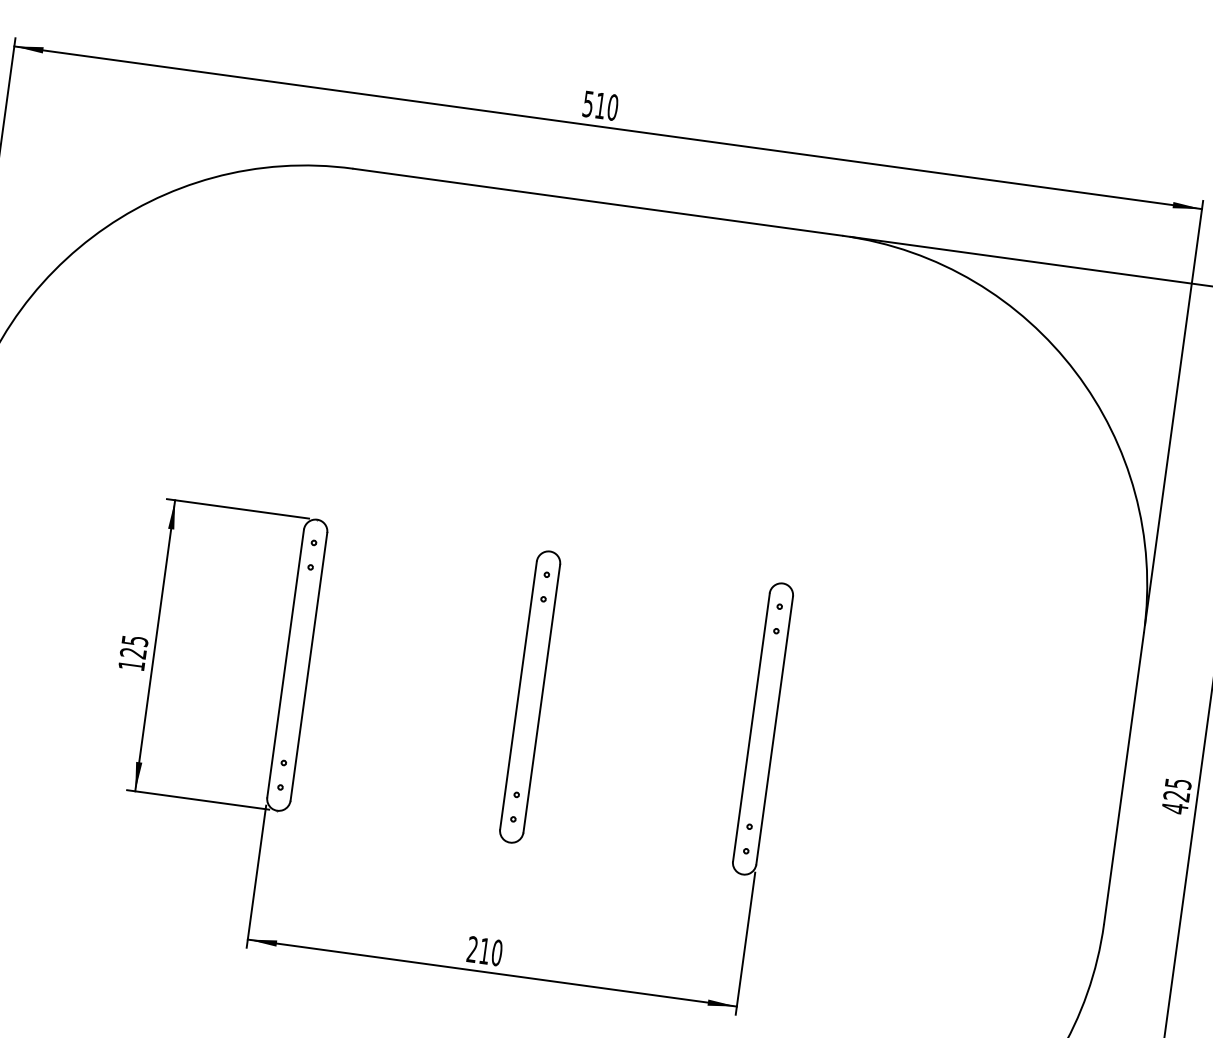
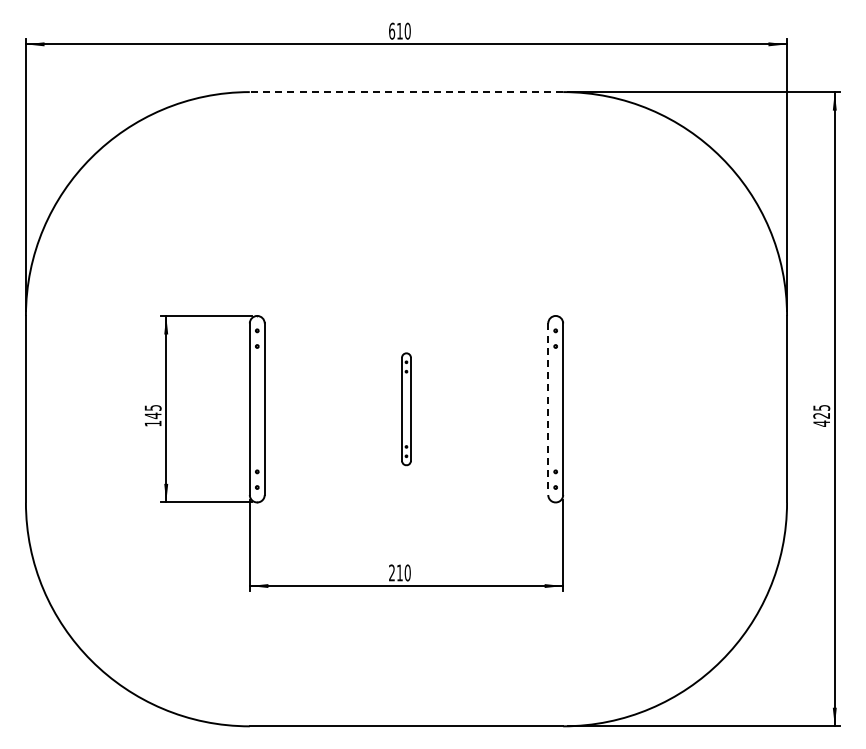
text: (589, 103) -> (392, 30), 510 -> 610
line: (597, 202) -> (406, 92), solid -> dashed
text: (132, 652) -> (152, 415), 125 -> 145
part: (530, 697) -> (406, 409), size x0.6
line: (751, 727) -> (548, 409), solid -> dashed

